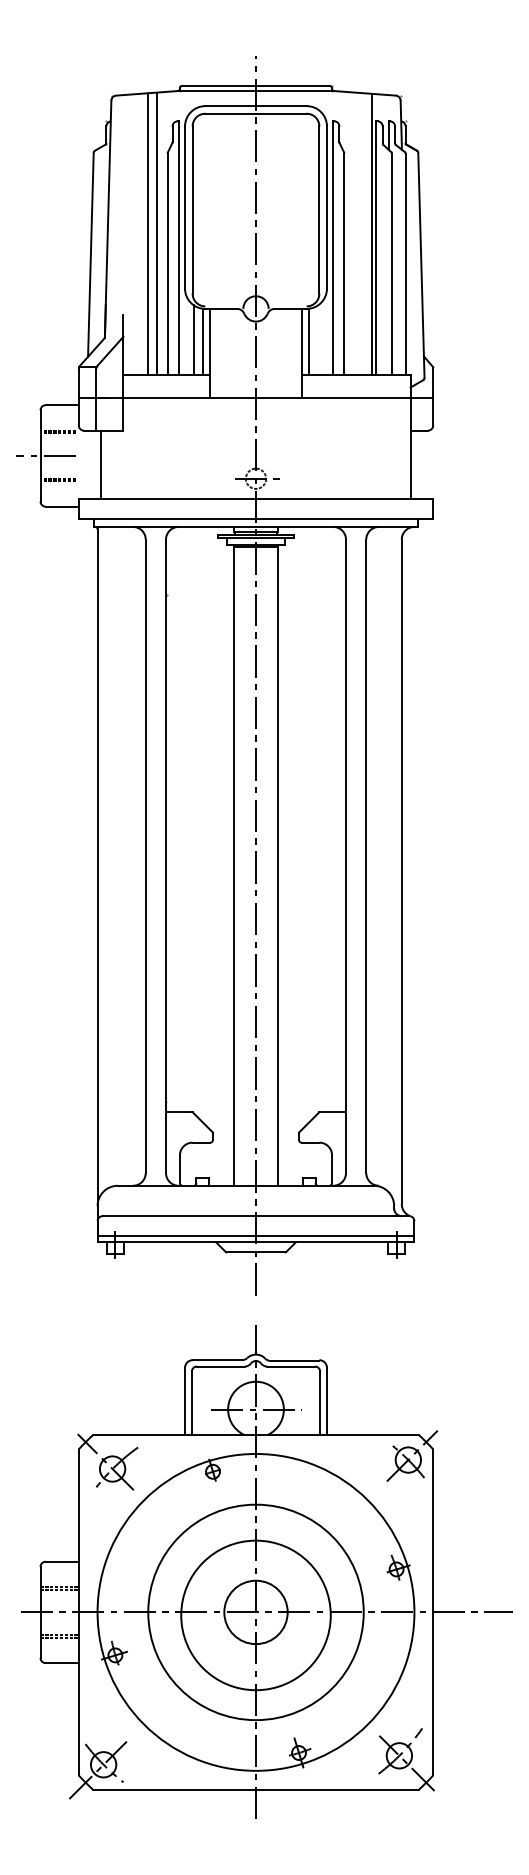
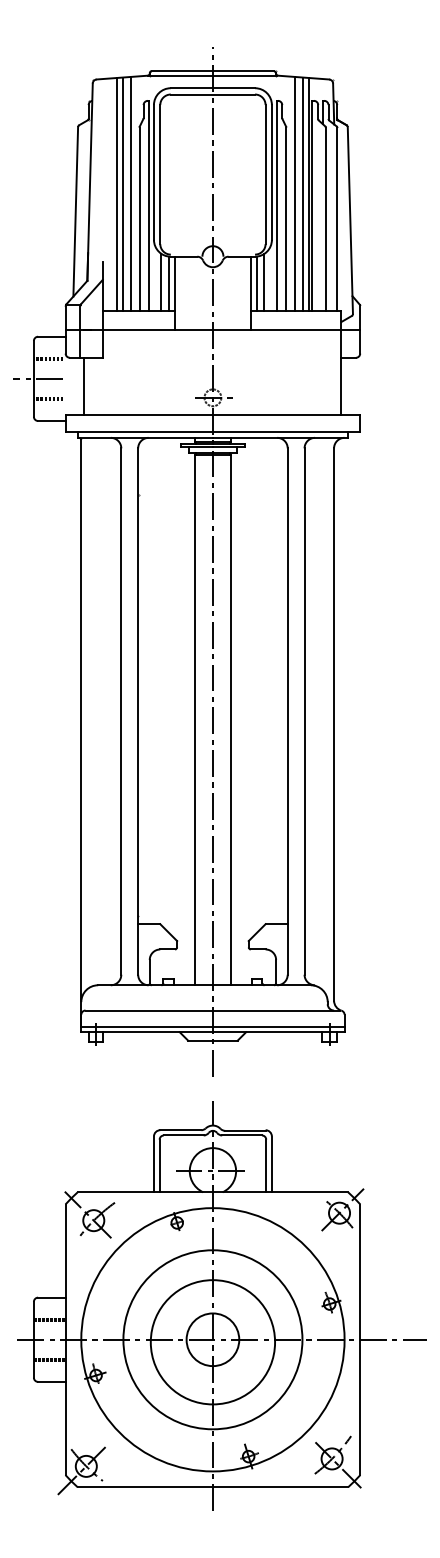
line: (140, 233) -> (116, 194), added
line: (354, 233) -> (294, 194), added
line: (364, 233) -> (303, 194), added
line: (318, 339) -> (264, 282), added

